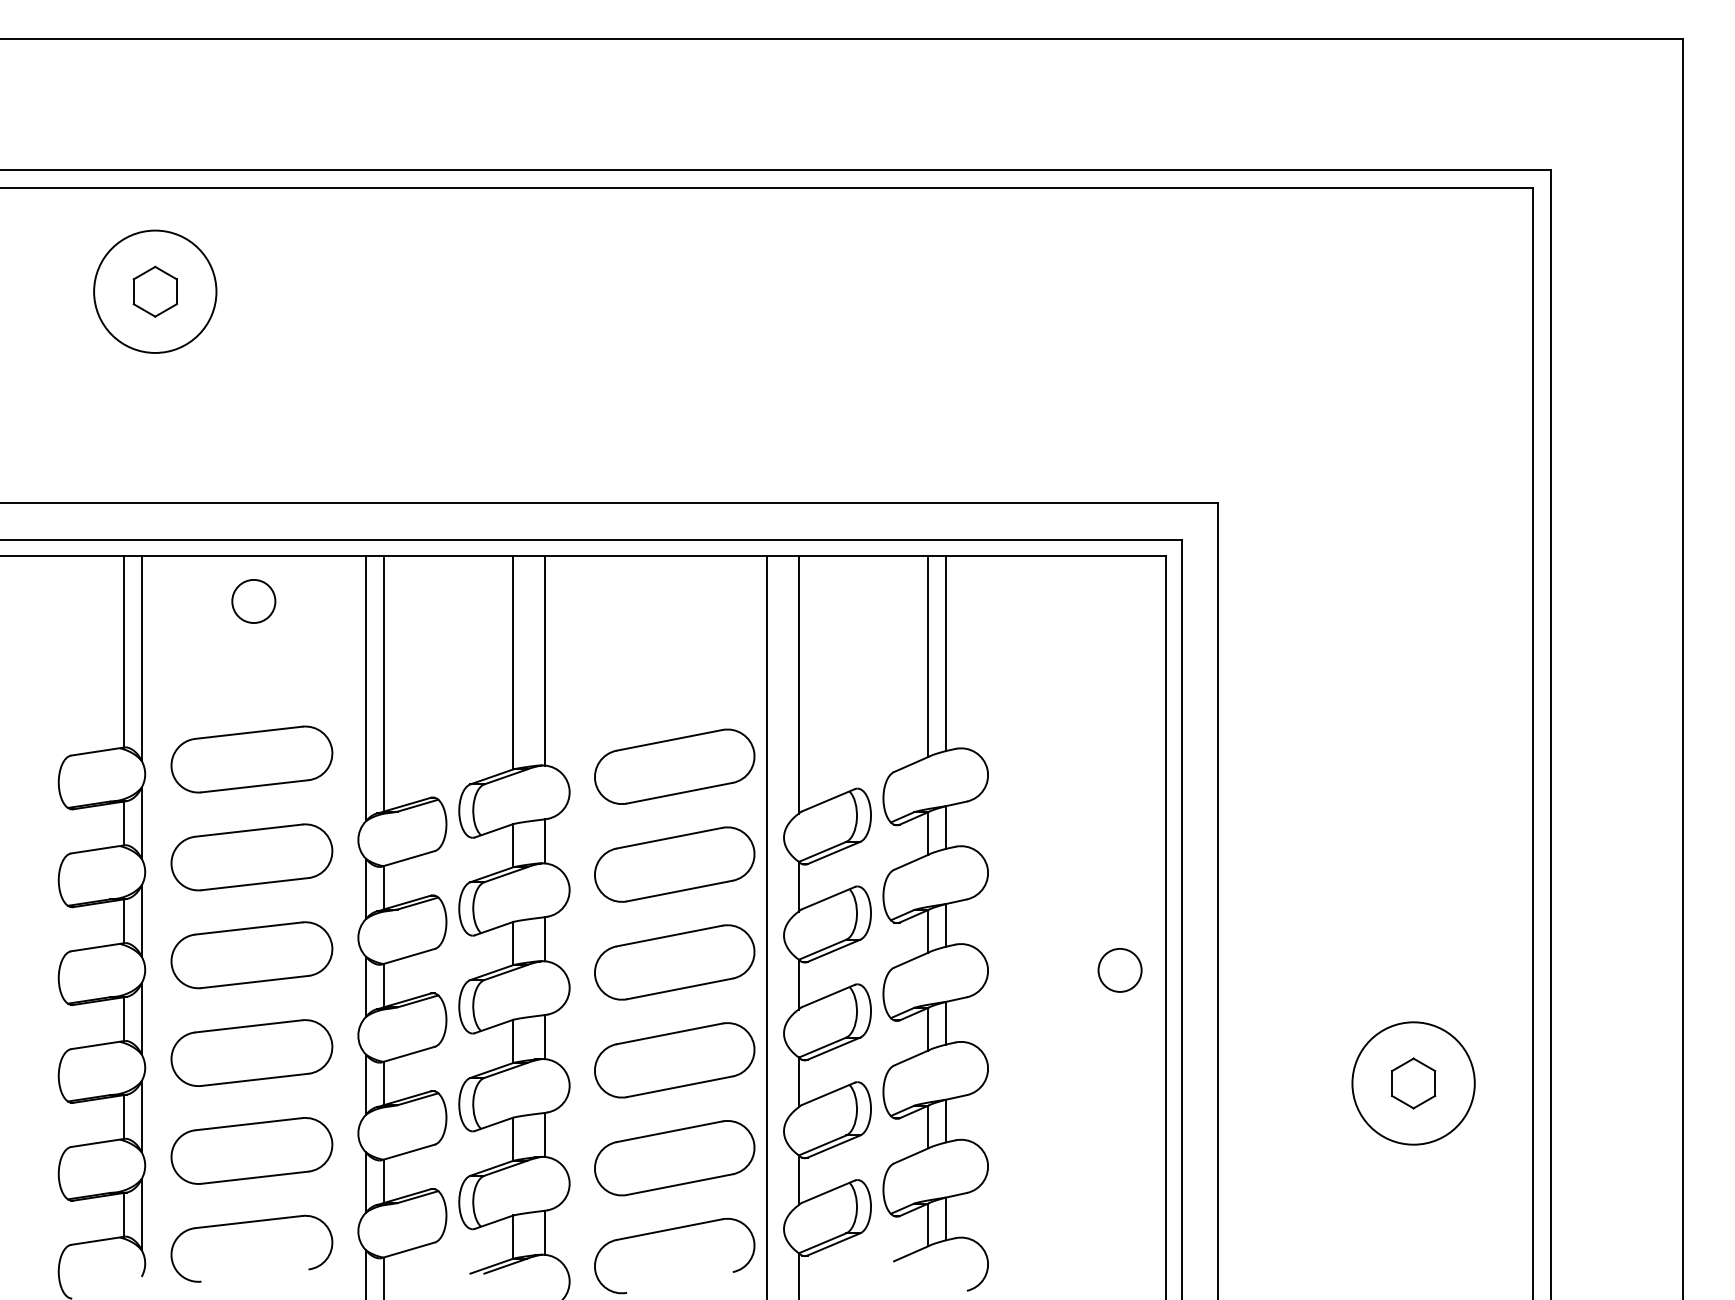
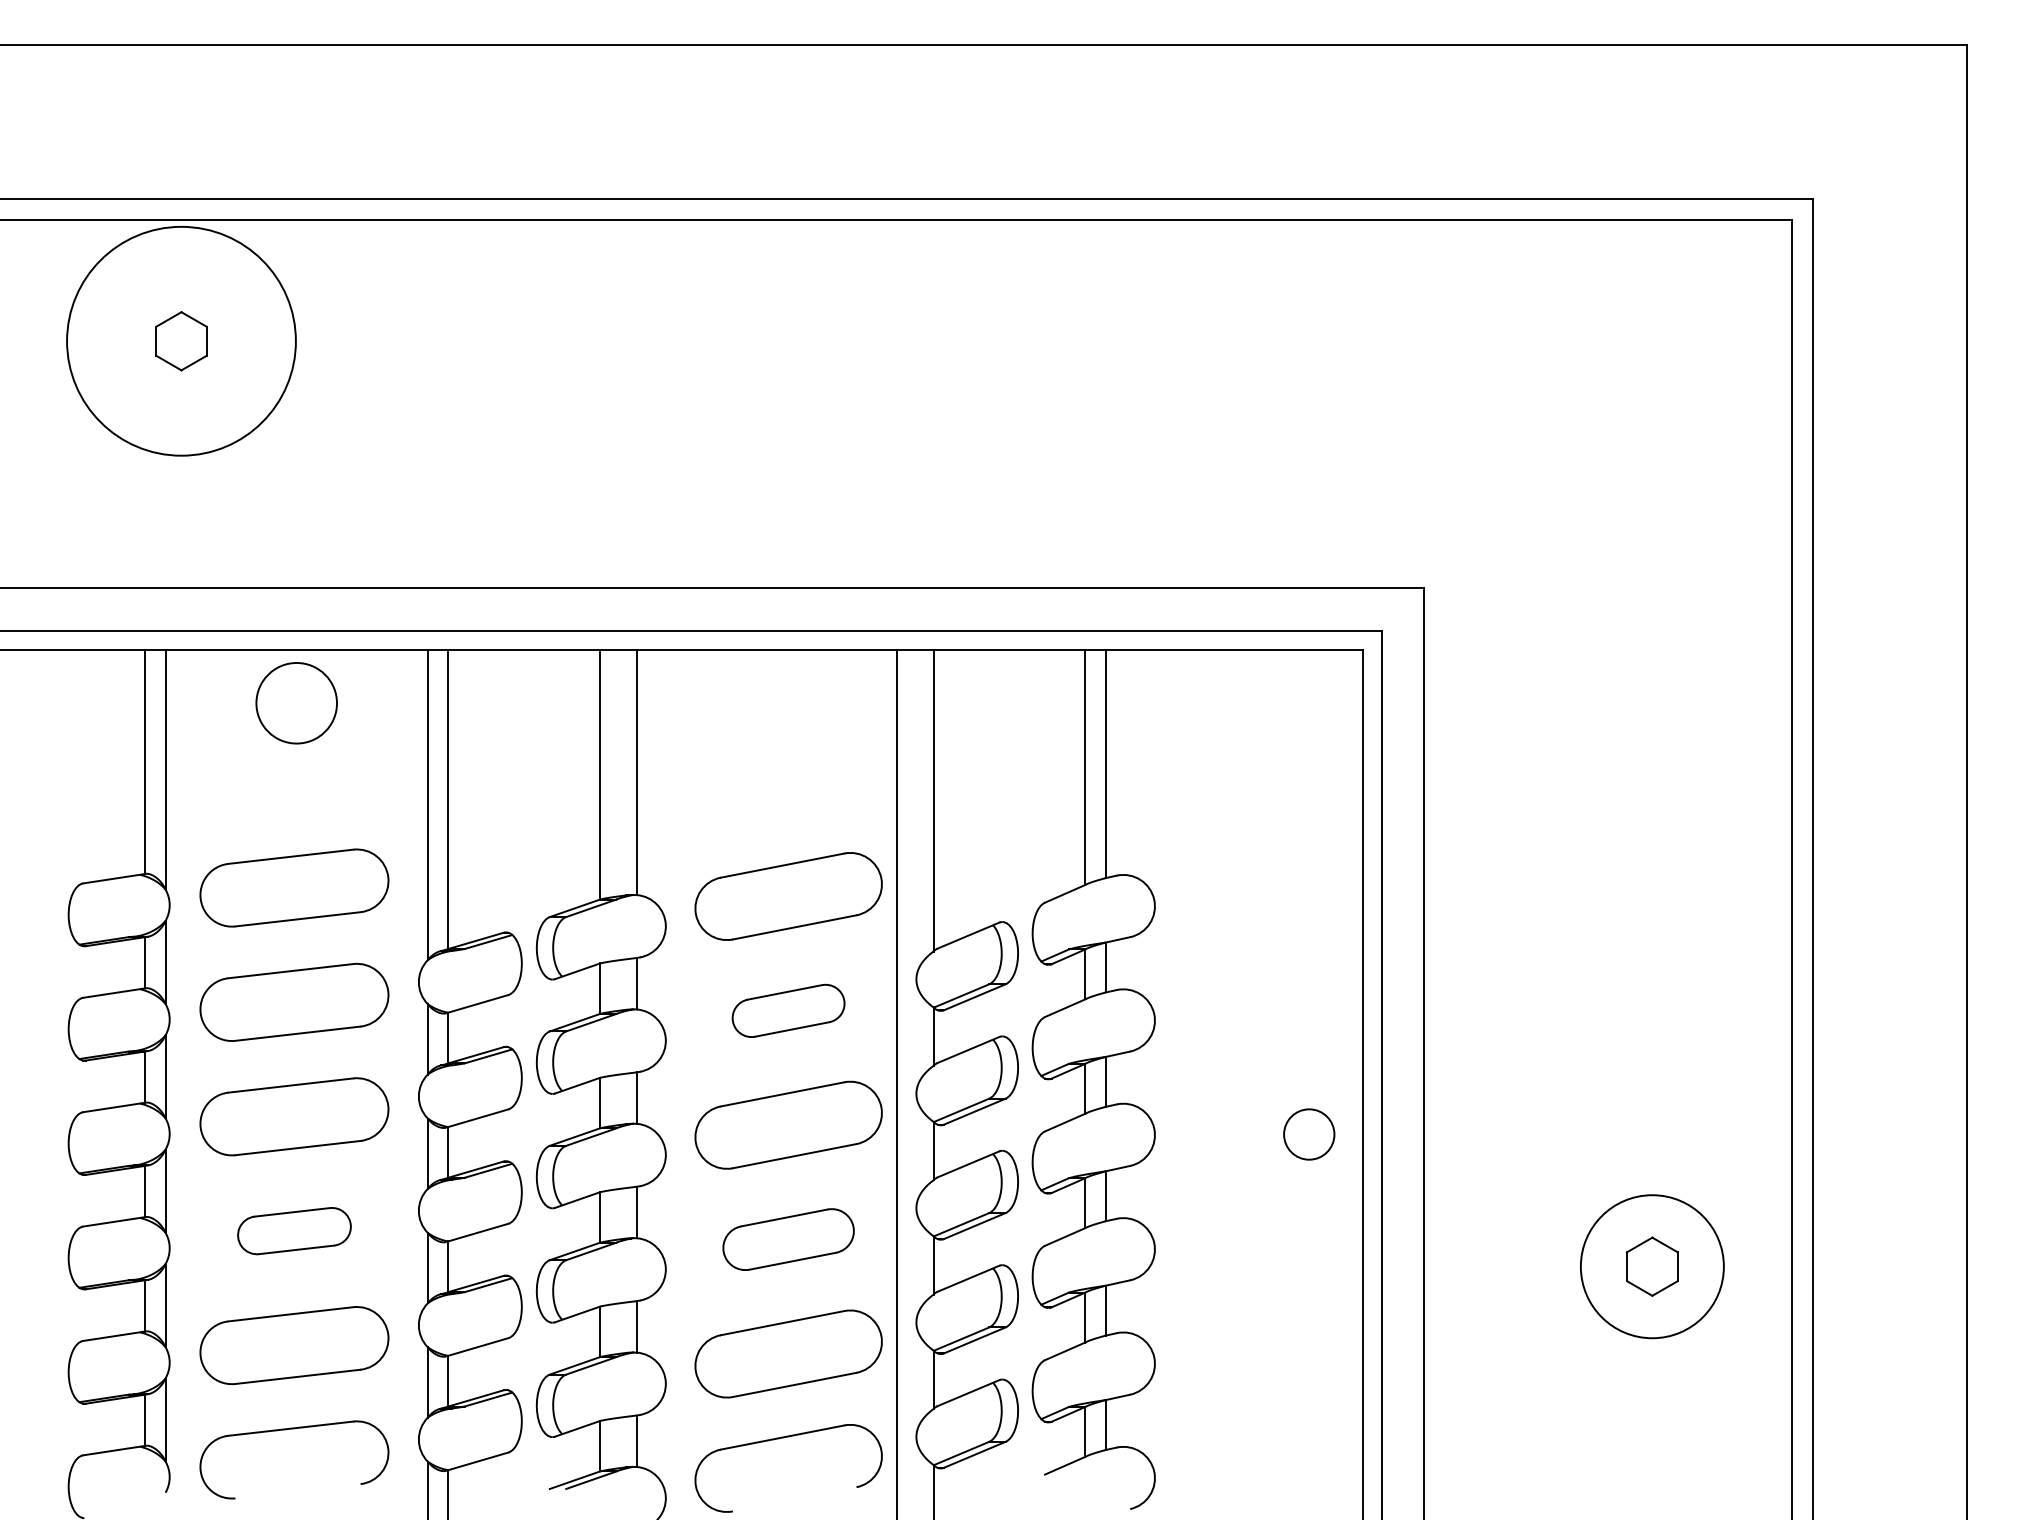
circle: (155, 291) -> (181, 340), size x1.6
circle: (253, 601) -> (296, 703), size x1.6
part: (674, 864) -> (788, 1010), size x0.6
part: (251, 1052) -> (294, 1230), size x0.6
part: (674, 1060) -> (788, 1239), size x0.7

